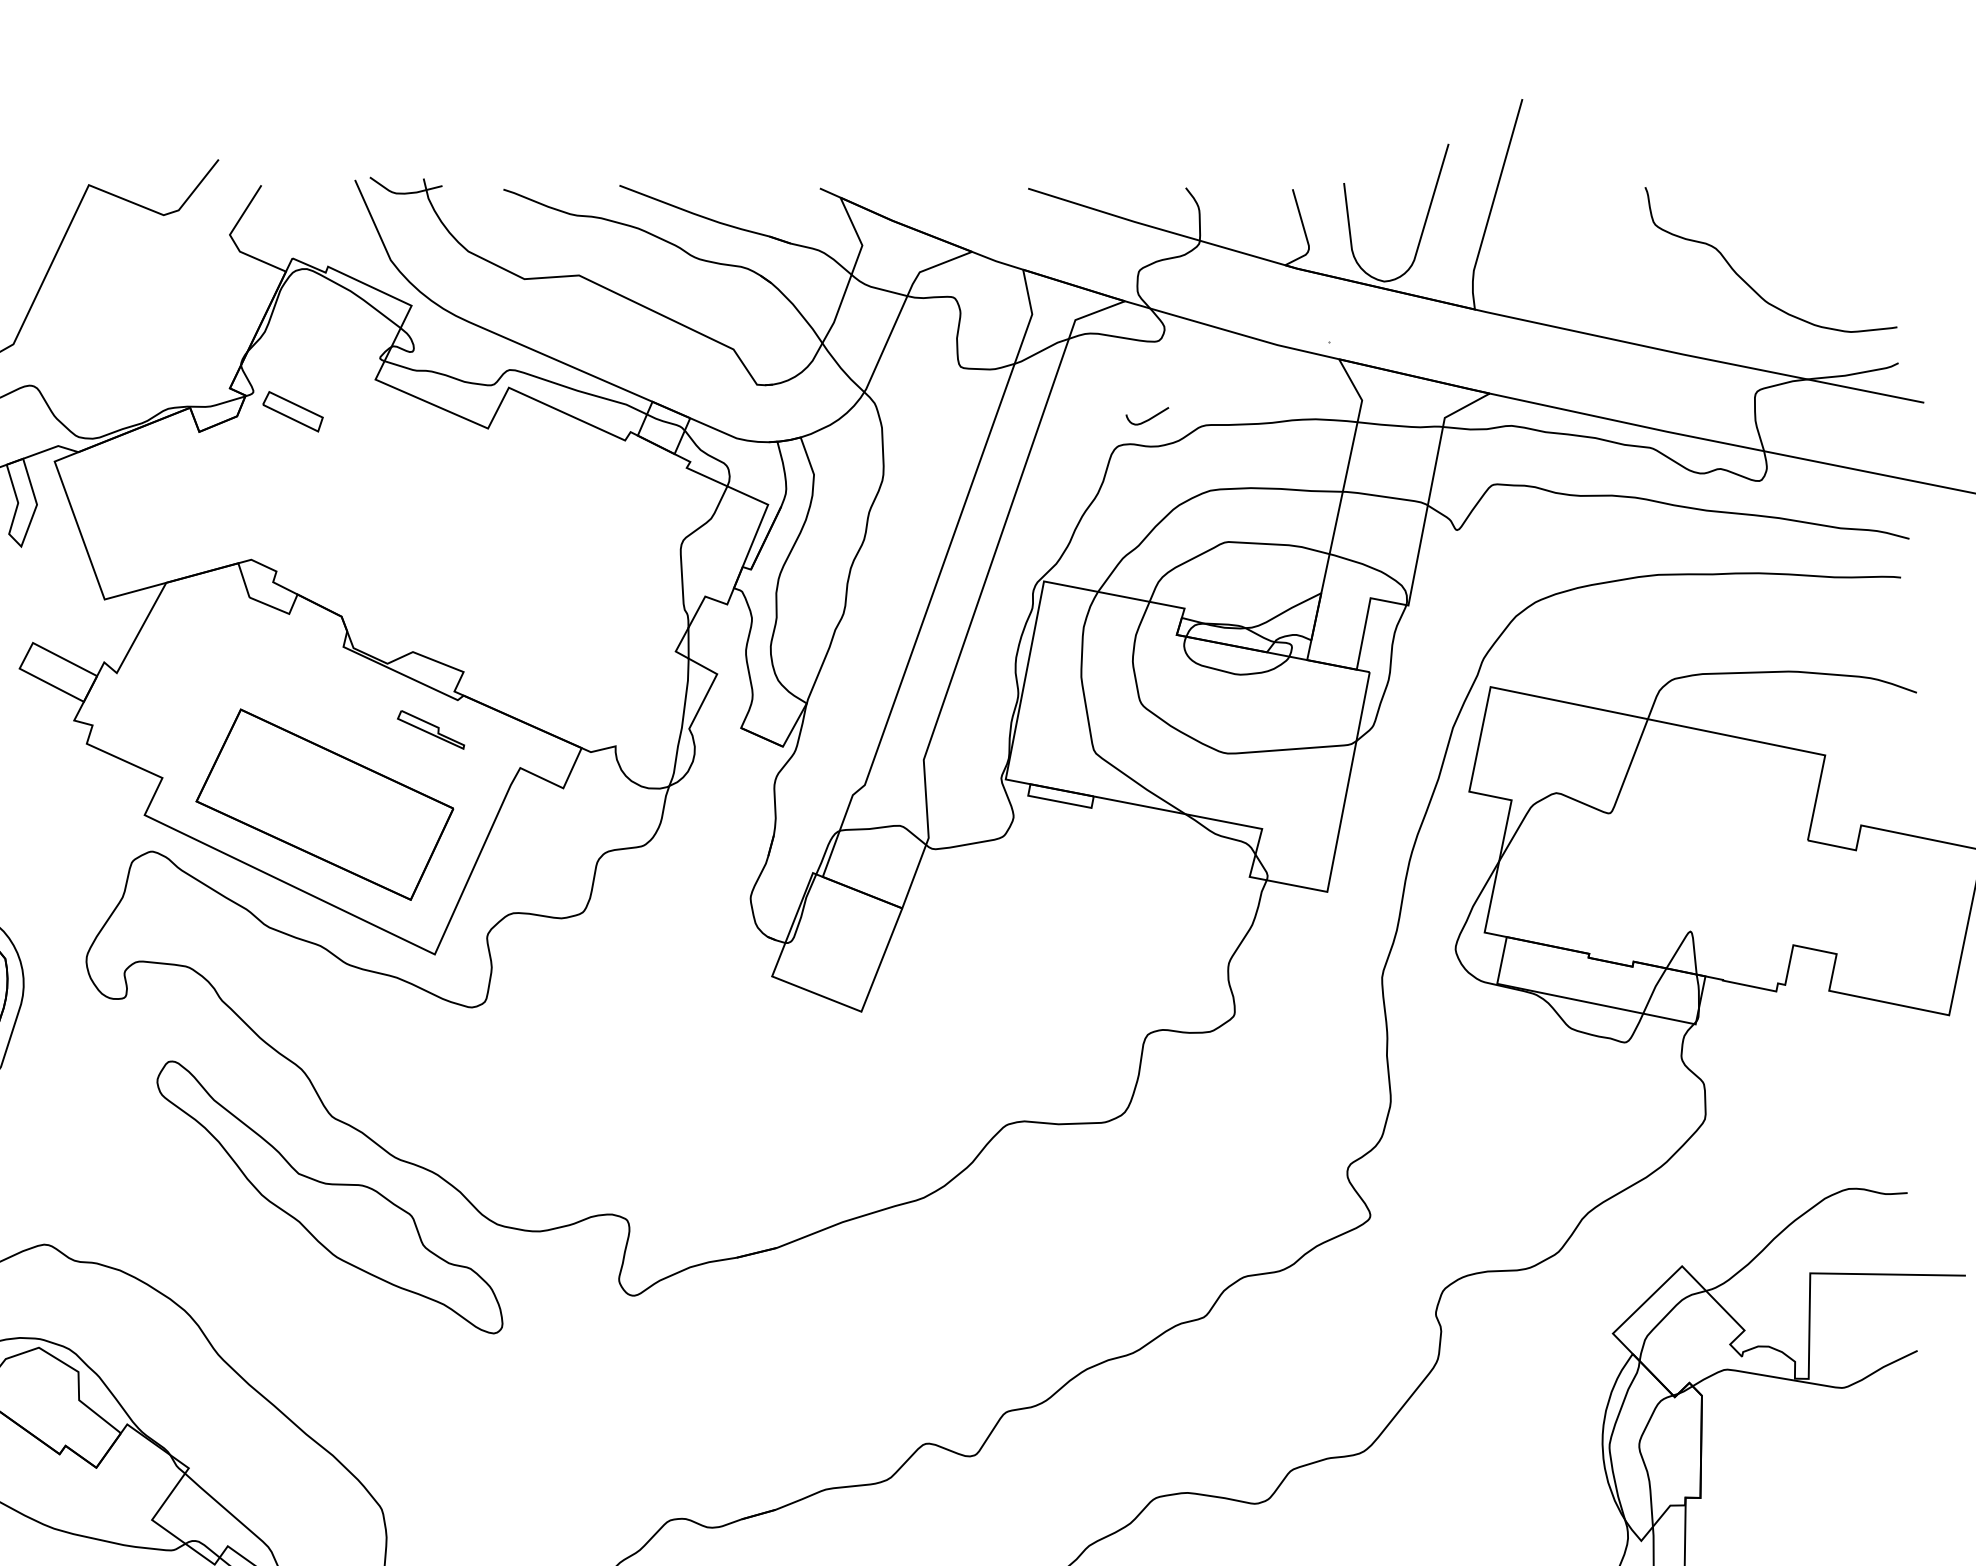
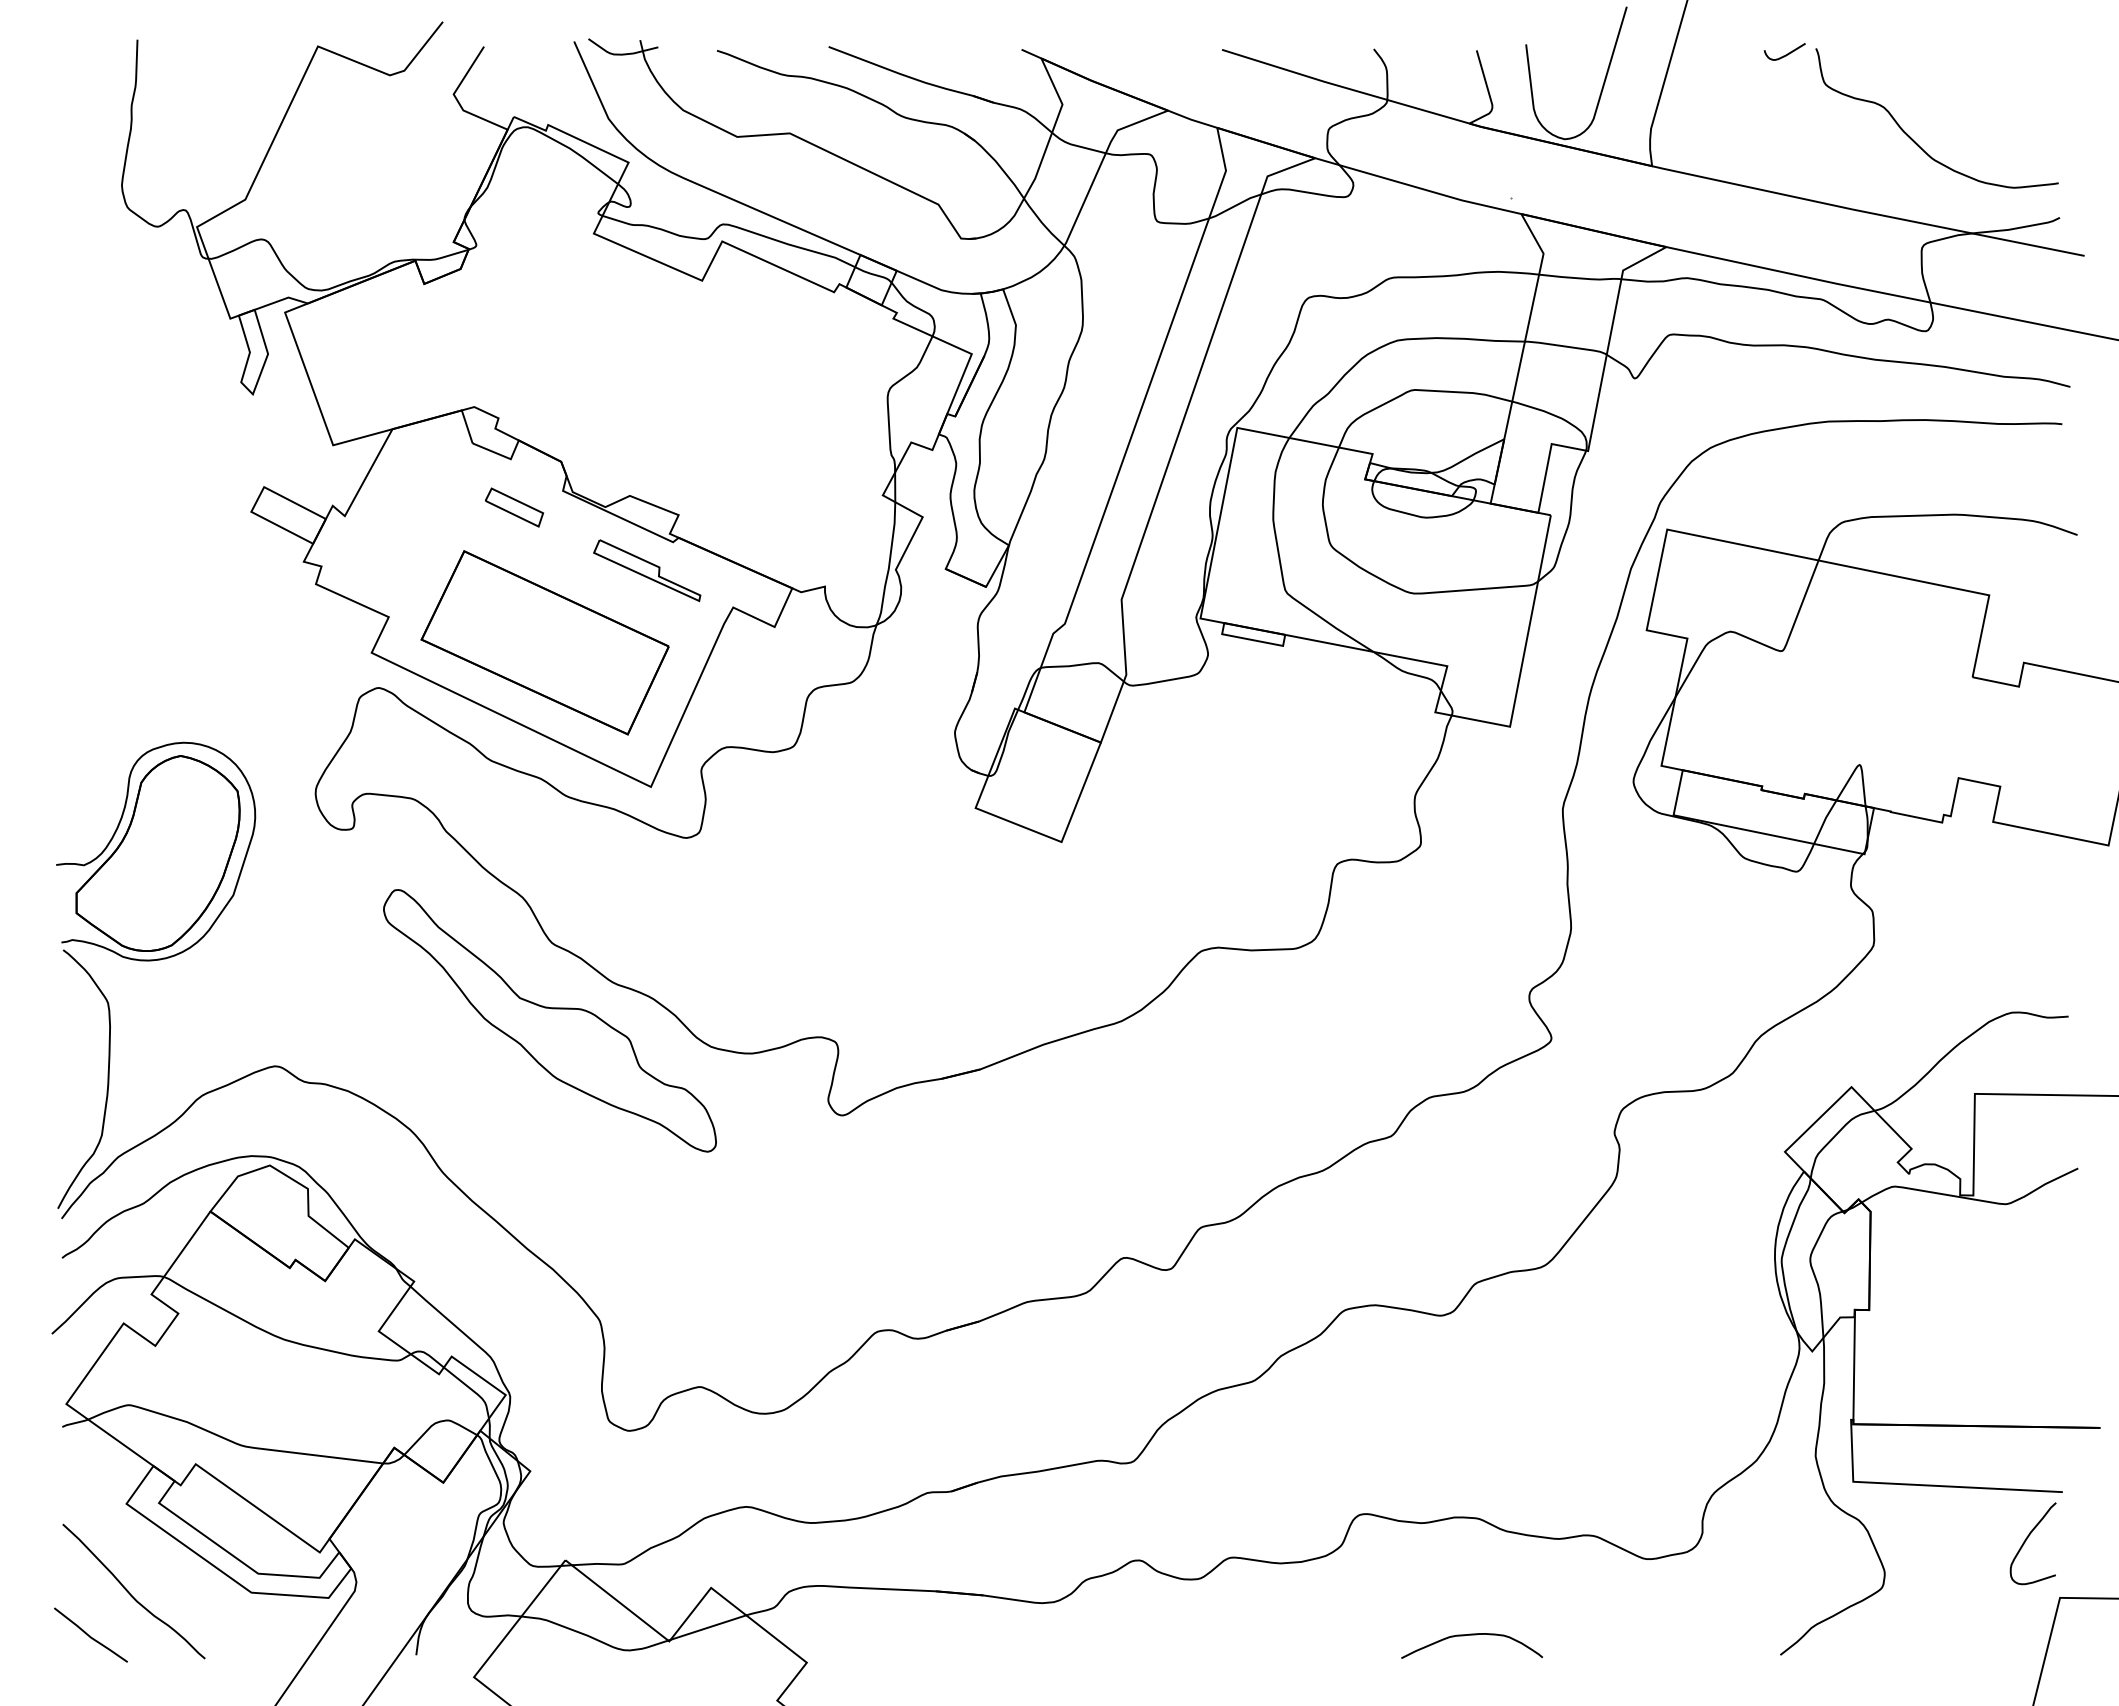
part: (293, 411) -> (514, 507), moved
curve: (1148, 418) -> (1785, 54), moved
part: (431, 729) -> (647, 570), size x1.67

